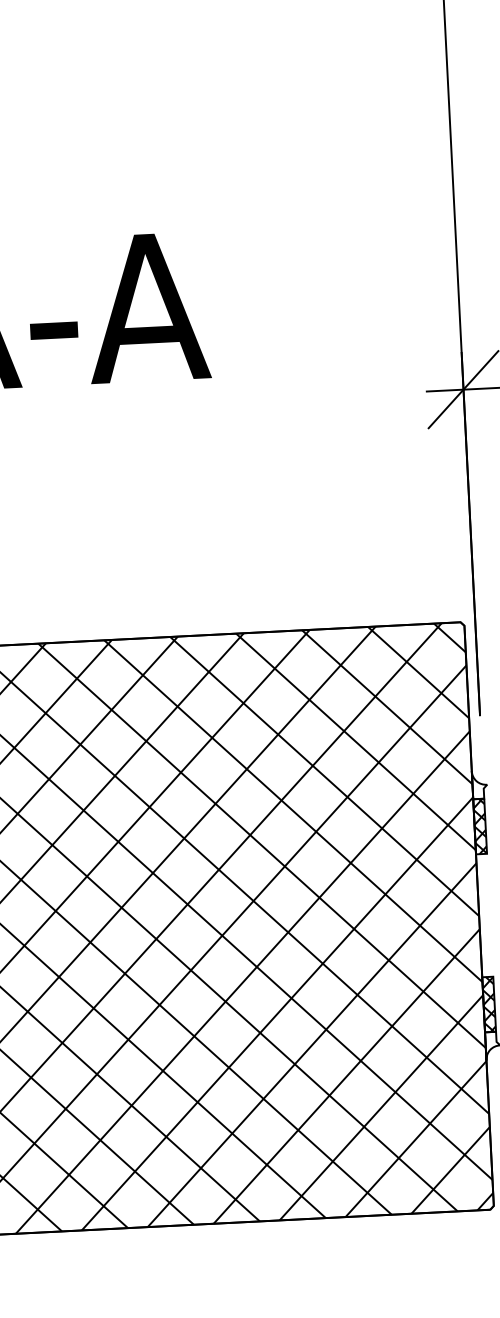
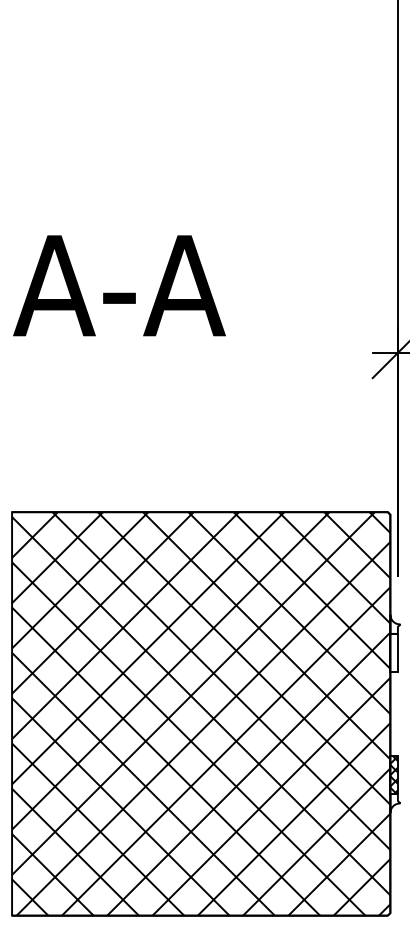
hatch: (479, 826) -> (393, 652), removed

